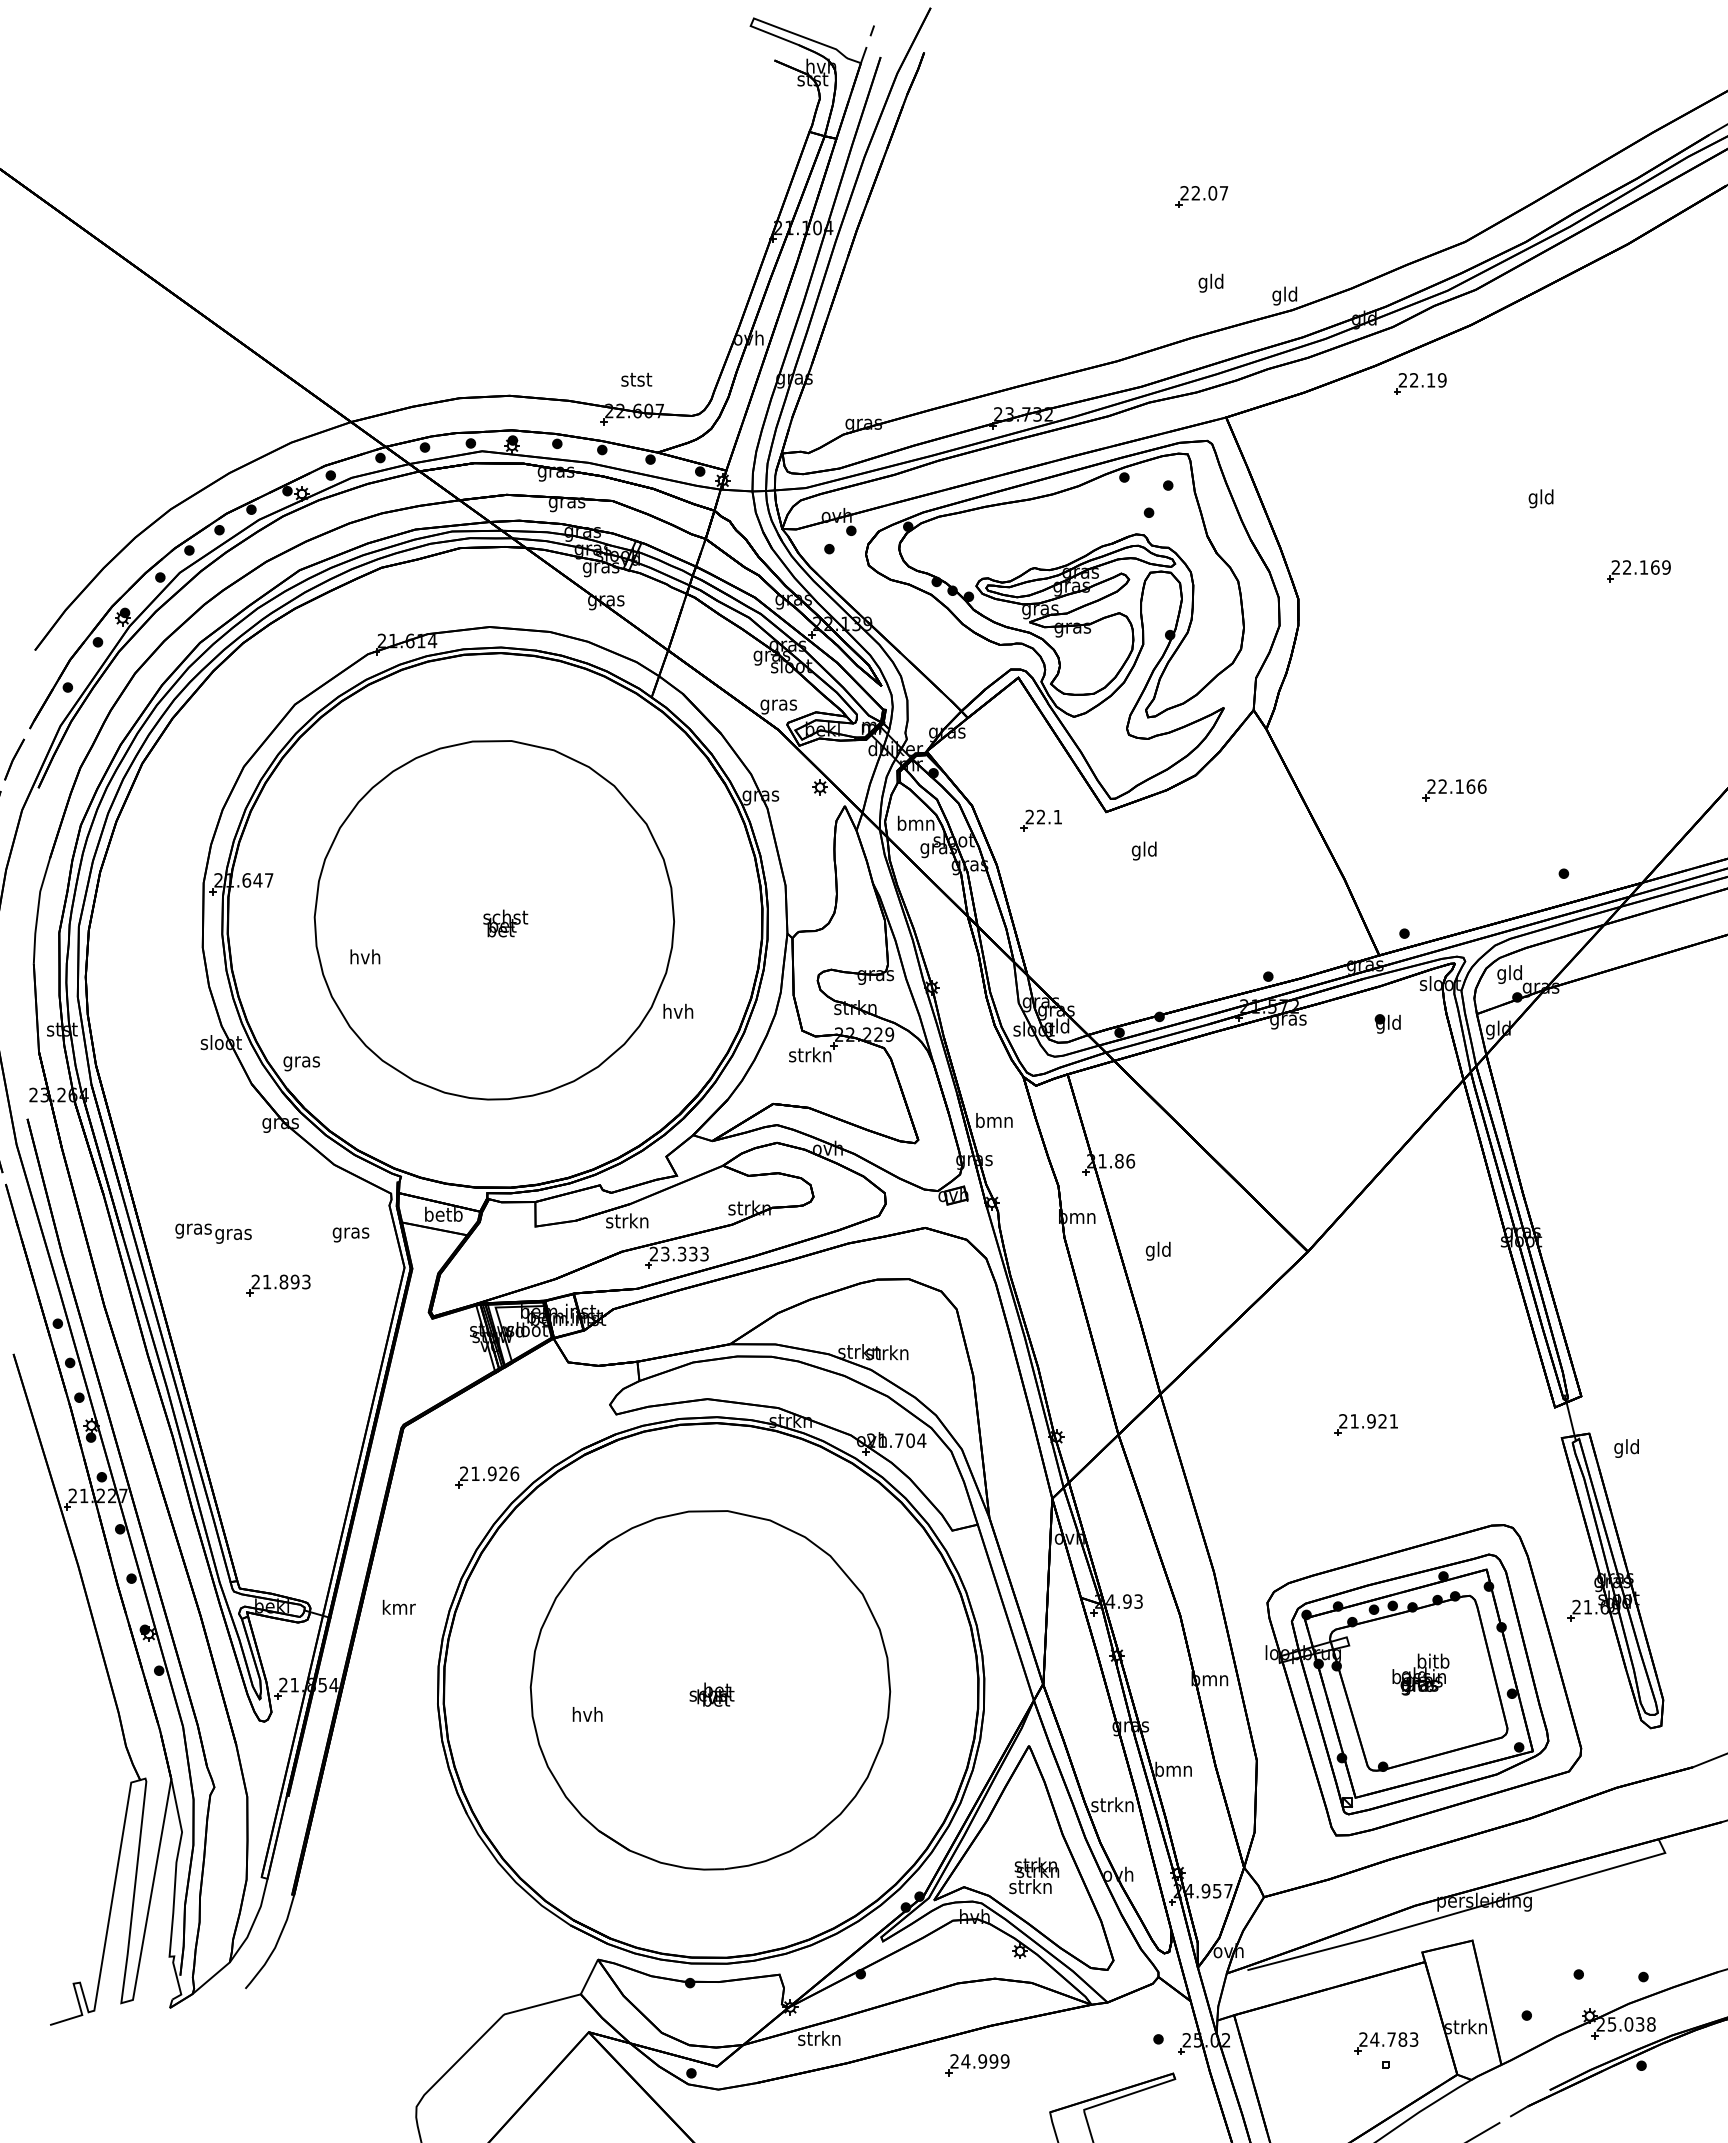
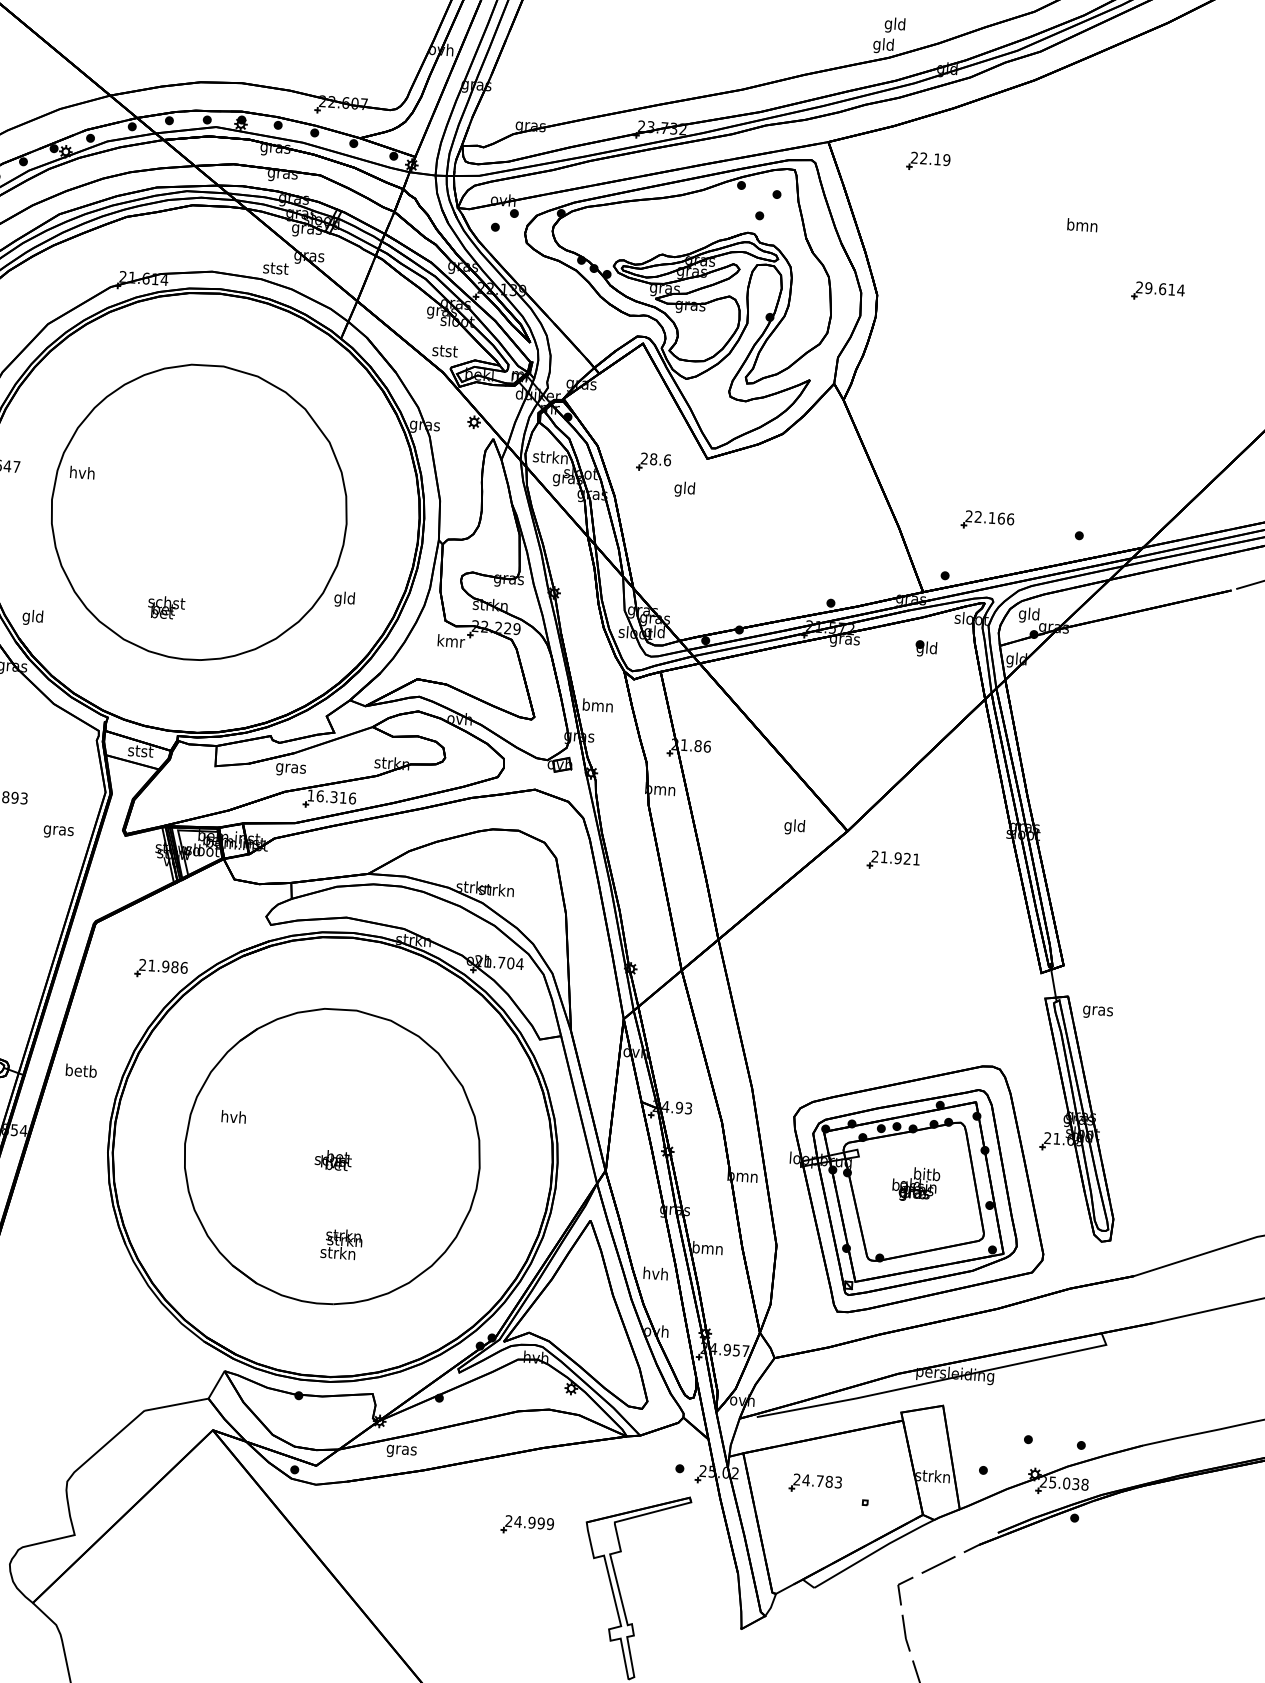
text: (1210, 282) -> (894, 24), moved
text: (636, 379) -> (275, 268), moved
part: (1420, 383) -> (928, 161), moved
text: (1541, 498) -> (1082, 226), gld -> bmn
text: (1646, 567) -> (1164, 289), 22.169 -> 29.614
text: (778, 705) -> (444, 352), gras -> stst
part: (1454, 790) -> (987, 520), moved
text: (1049, 816) -> (660, 459), 22.1 -> 28.6
text: (915, 822) -> (550, 456), bmn -> strkn
text: (1143, 850) -> (684, 488), moved
text: (505, 923) -> (166, 607), moved
text: (365, 956) -> (82, 472), moved
text: (678, 1012) -> (344, 598), hvh -> gld
text: (810, 1054) -> (450, 640), strkn -> kmr
text: (301, 1061) -> (32, 617), gras -> gld
text: (443, 1213) -> (140, 750), betb -> stst
text: (627, 1222) -> (291, 768), strkn -> gras
text: (350, 1234) -> (58, 831), moved
text: (1157, 1250) -> (794, 826), moved
text: (679, 1253) -> (331, 796), 23.333 -> 16.316
part: (1365, 1424) -> (893, 860), moved
text: (1626, 1448) -> (1097, 1010), gld -> gras
text: (503, 1473) -> (174, 966), 21.926 -> 21.986
text: (398, 1606) -> (81, 1070), kmr -> betb
text: (587, 1714) -> (233, 1116), moved
text: (1112, 1804) -> (655, 1273), strkn -> hvh
text: (1034, 1875) -> (341, 1244), moved
text: (819, 2040) -> (401, 1450), strkn -> gras
part: (1386, 2043) -> (815, 1484), moved
part: (977, 2065) -> (527, 1525), moved

